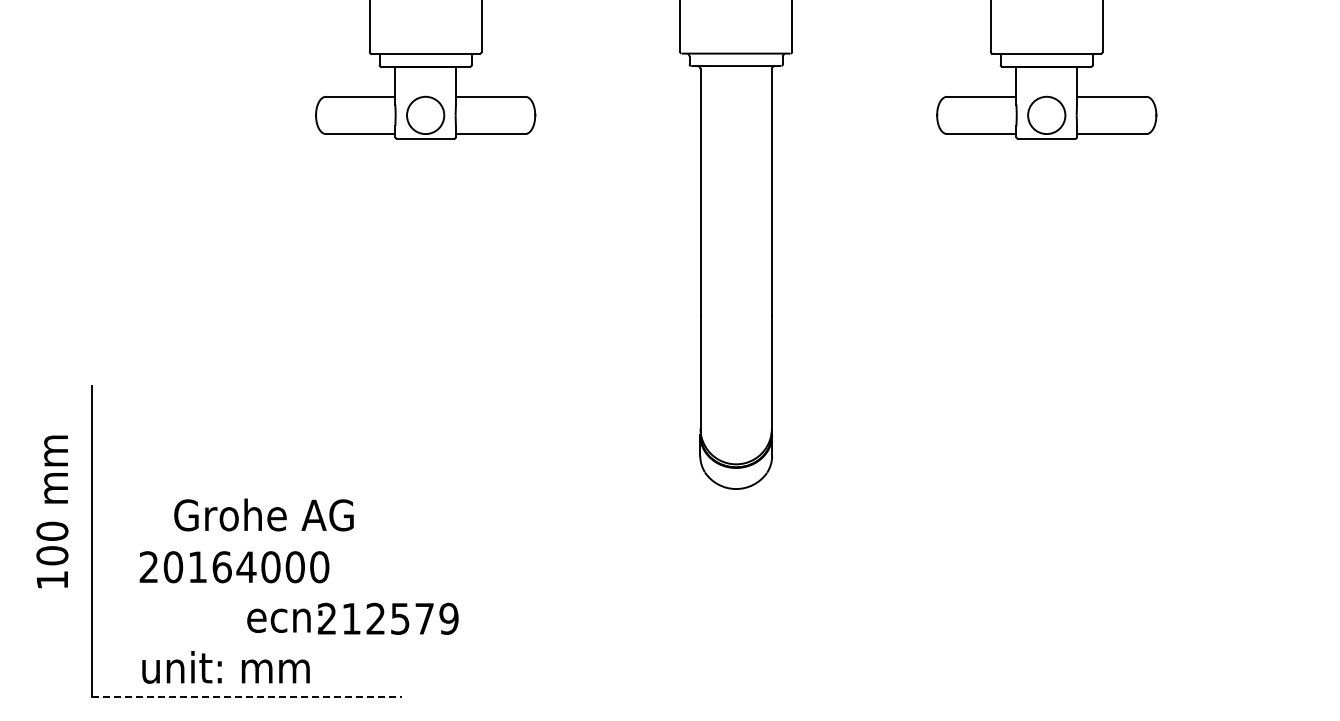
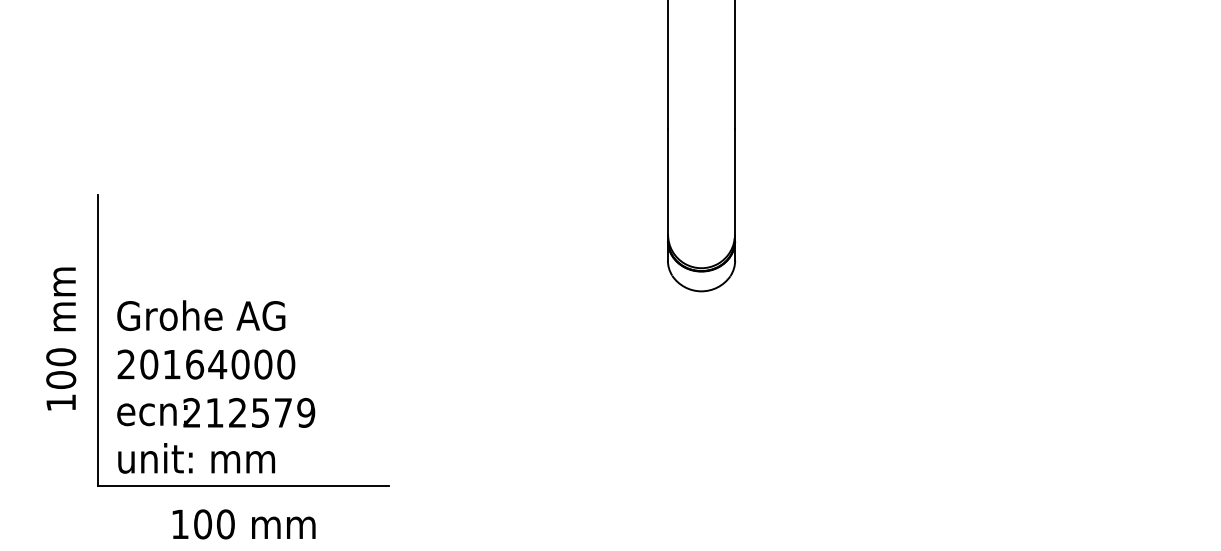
text: (52, 511) -> (61, 338), moved
text: (263, 514) -> (200, 315), moved
text: (234, 567) -> (206, 364), moved
text: (352, 618) -> (215, 412), moved
text: (225, 667) -> (196, 458), moved
line: (247, 696) -> (243, 485), dashed -> solid

